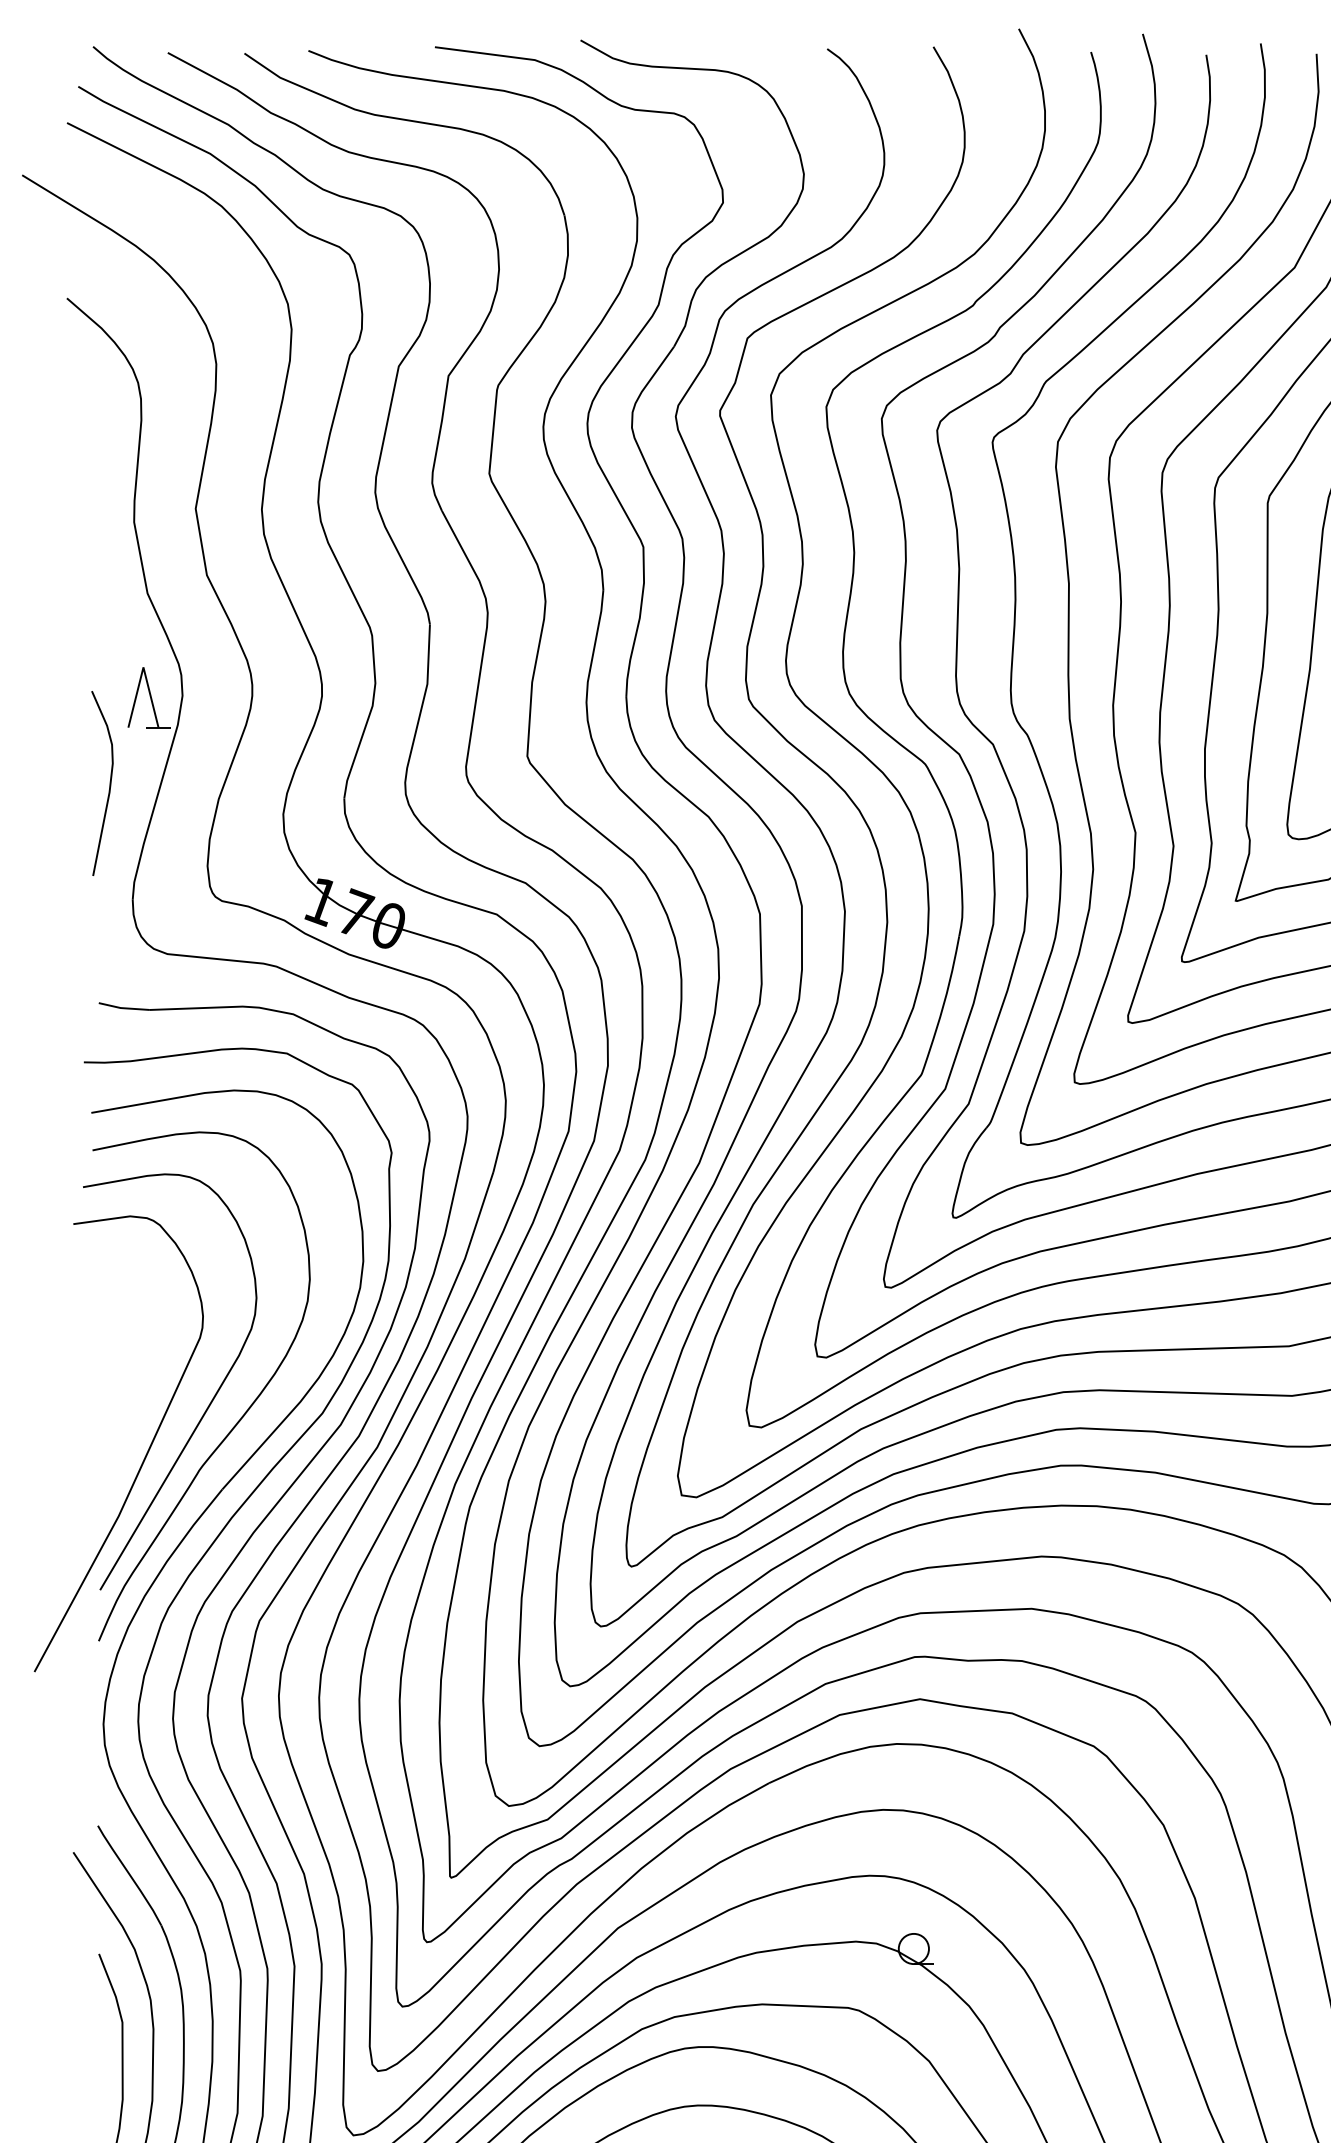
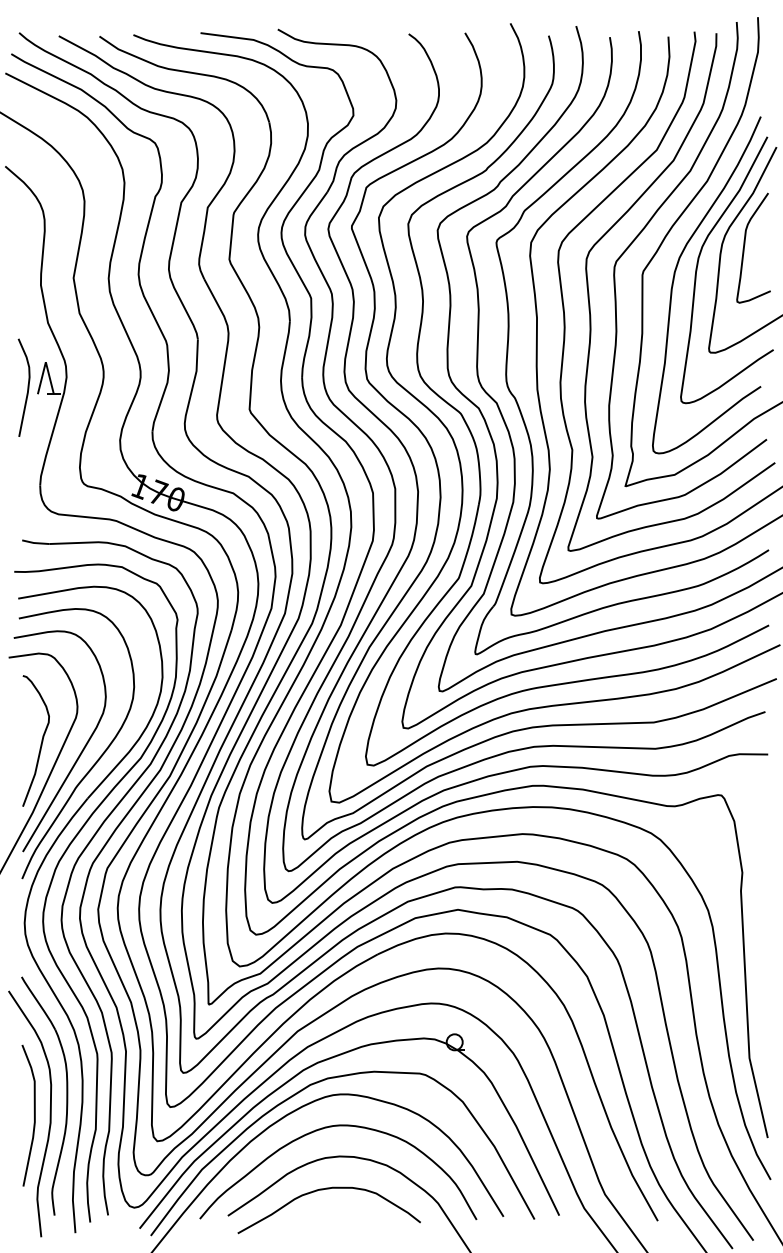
curve: (108, 782) -> (27, 387), moved
curve: (135, 1380) -> (41, 740), added

